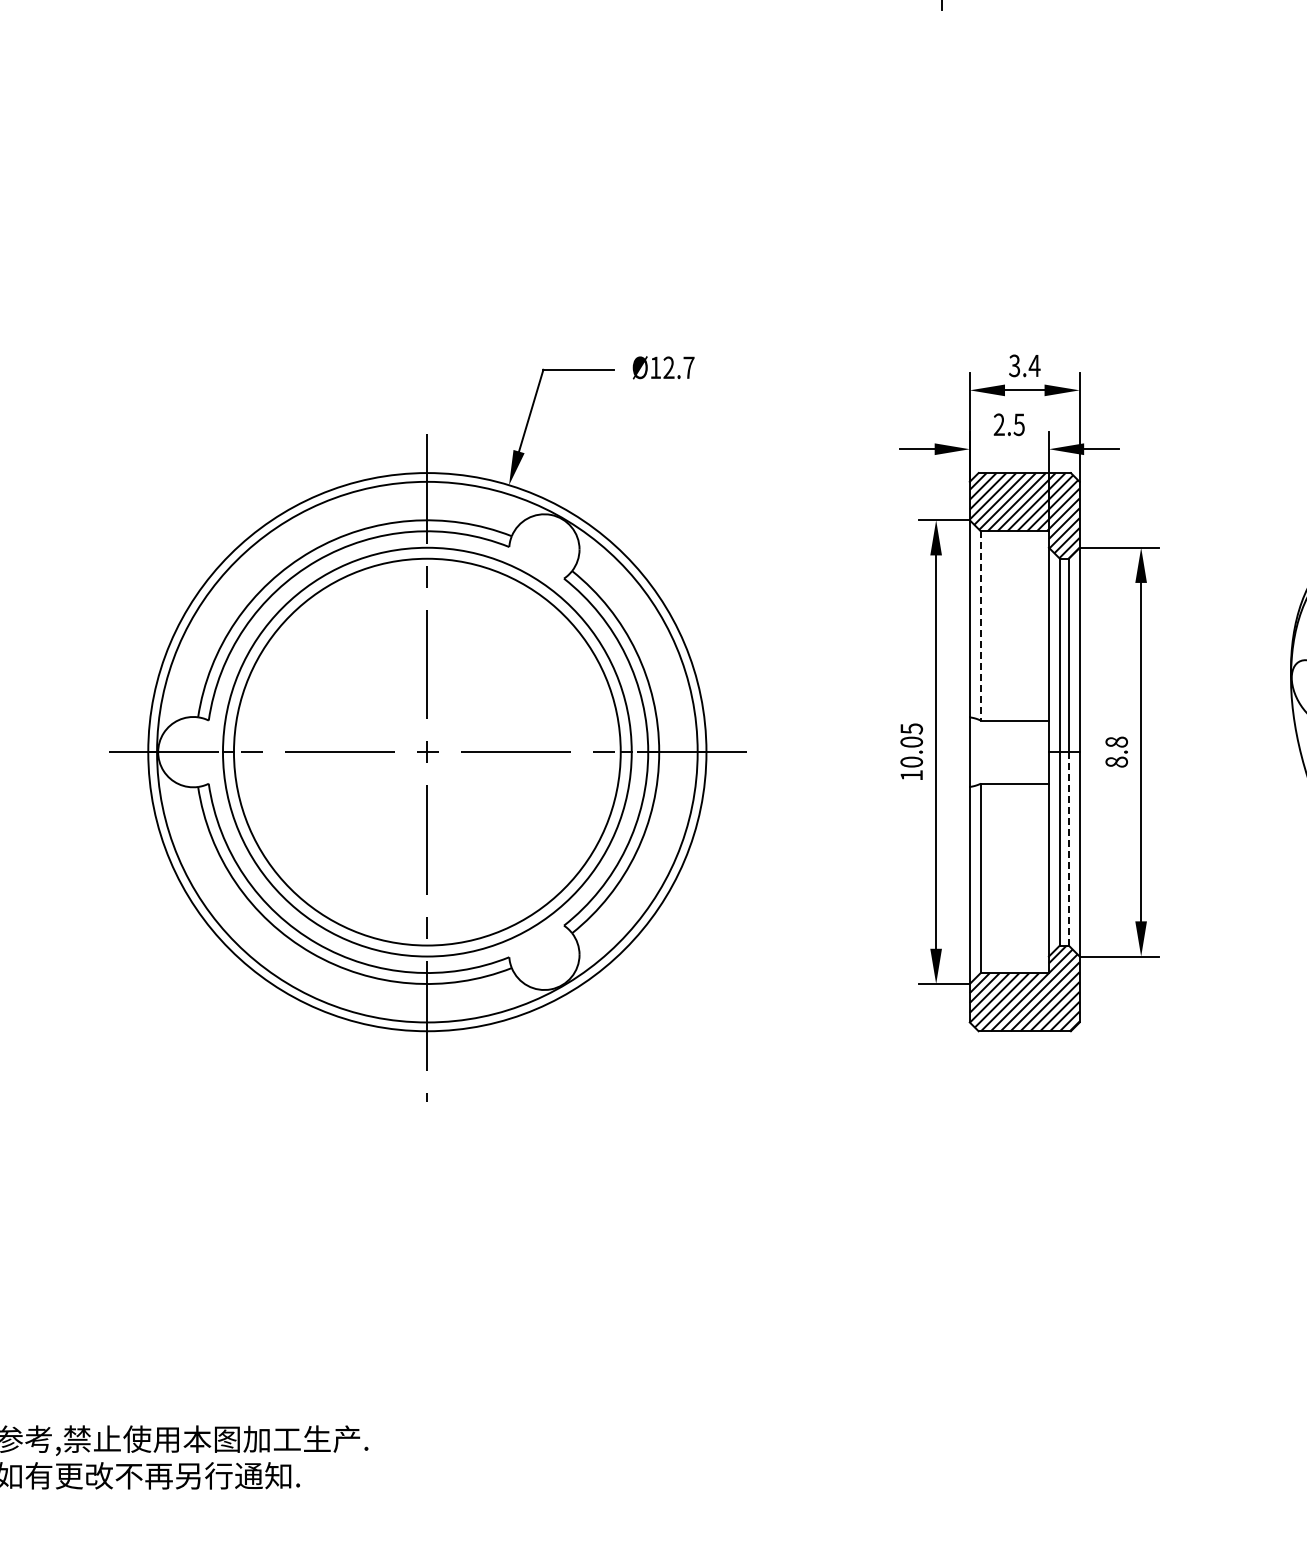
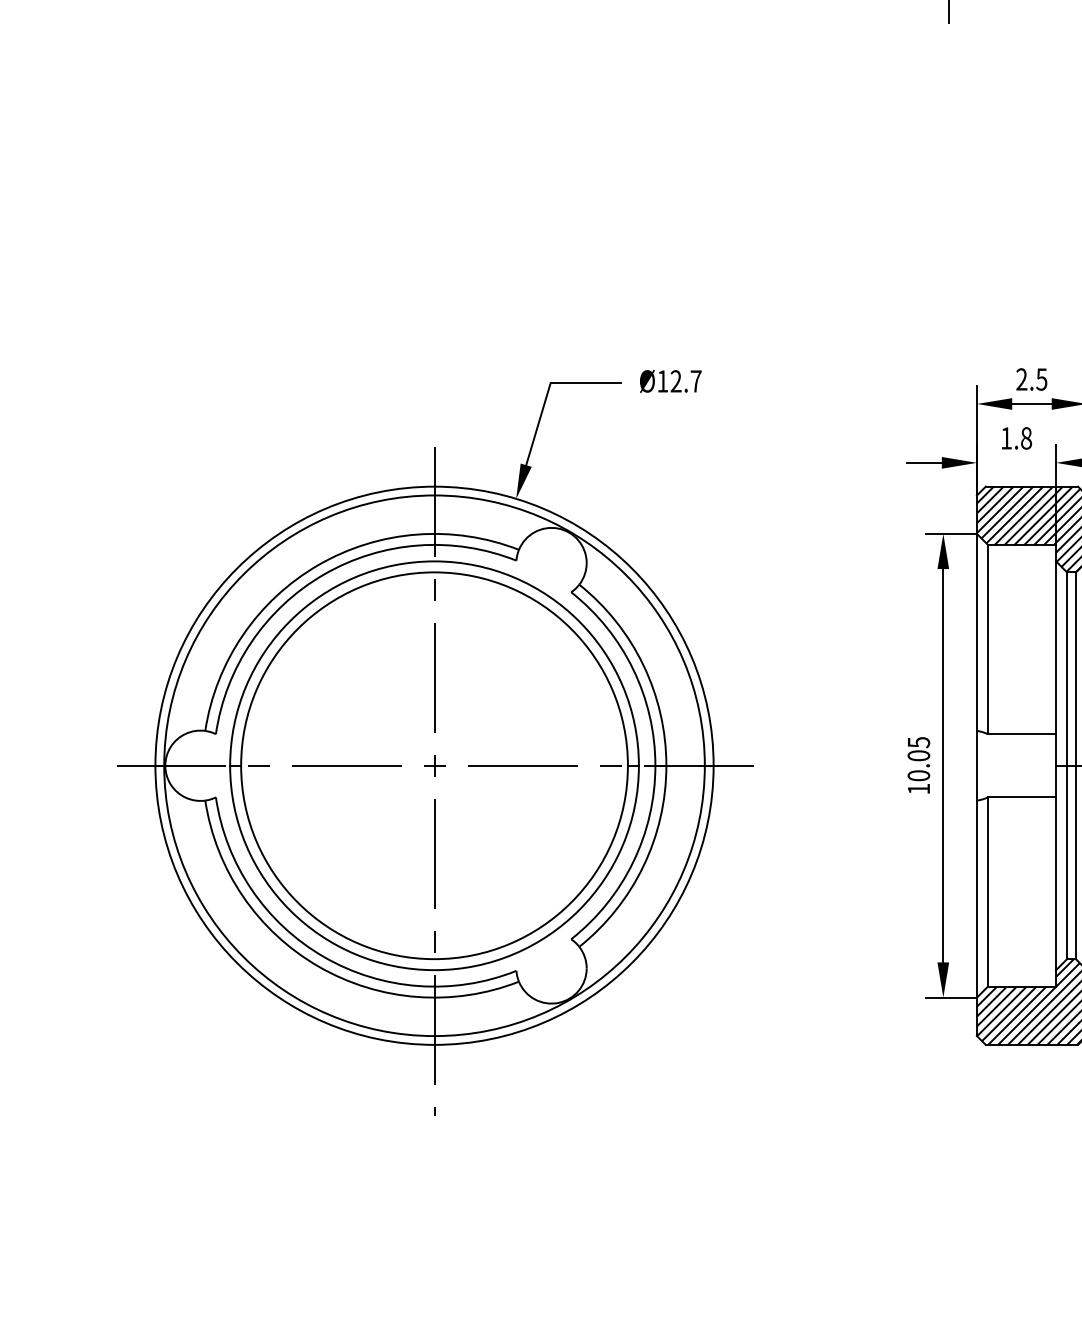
text: (1024, 366) -> (1031, 380), 3.4 -> 2.5
text: (1008, 424) -> (1015, 438), 2.5 -> 1.8
line: (980, 625) -> (987, 639), dashed -> solid
line: (1068, 848) -> (1075, 862), dashed -> solid

